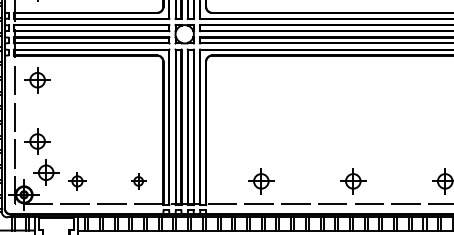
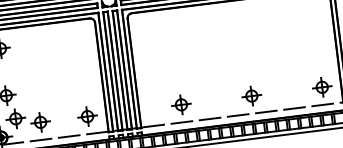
part: (77, 181) -> (40, 122), size x1.43
part: (138, 181) -> (87, 116), size x1.67

